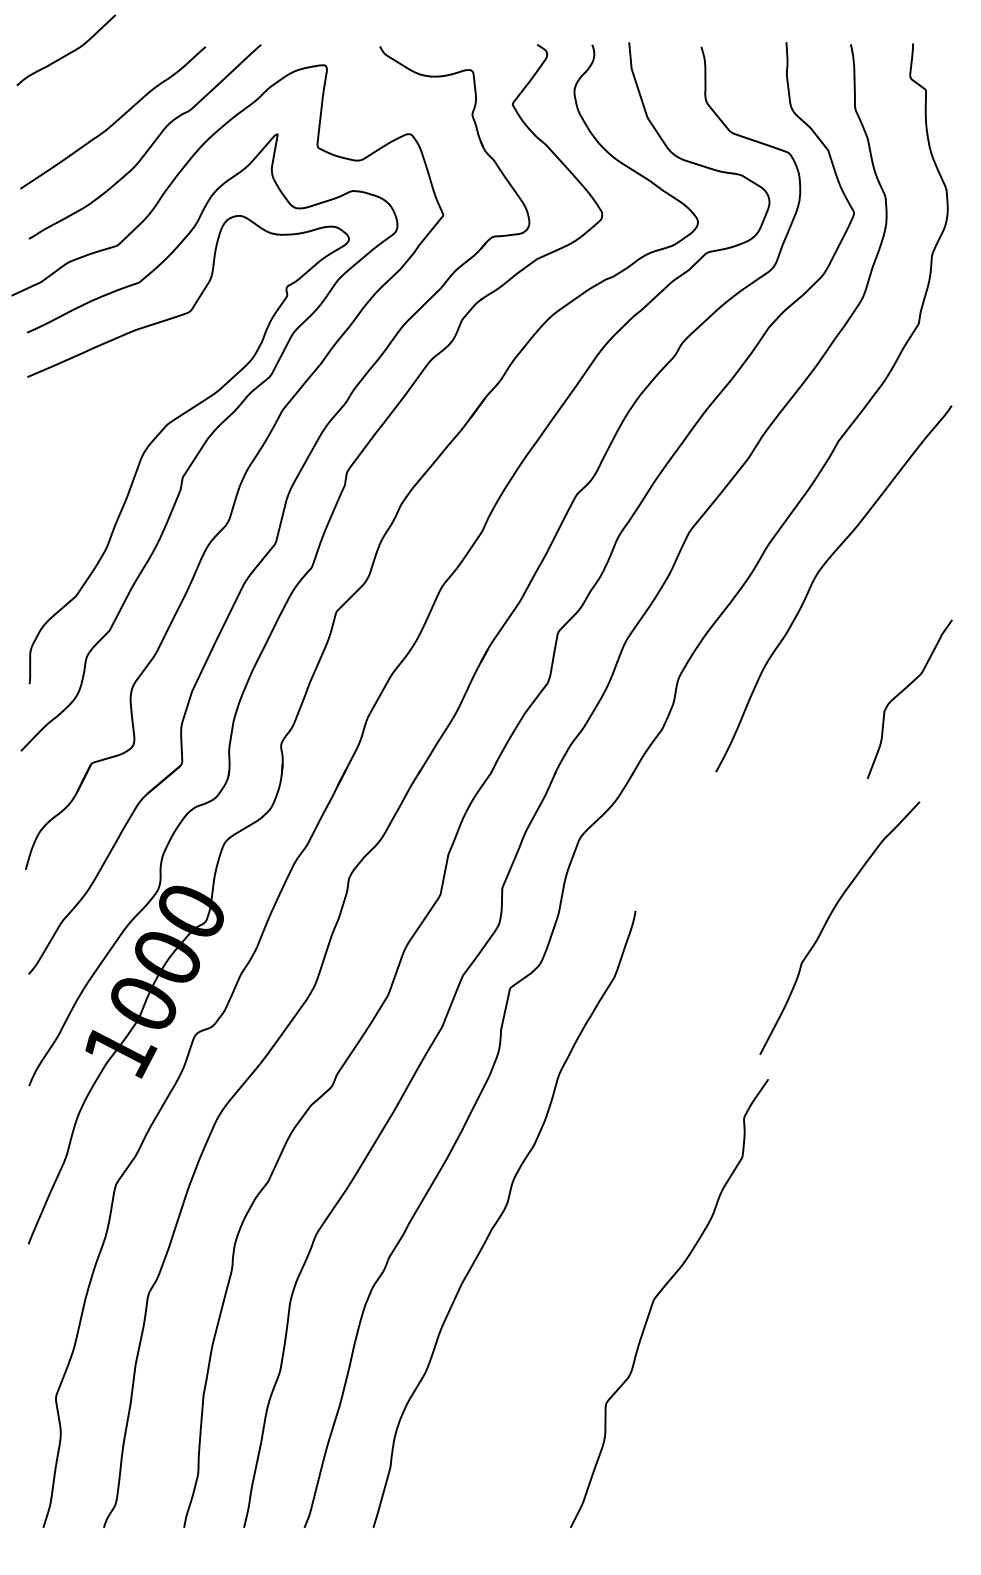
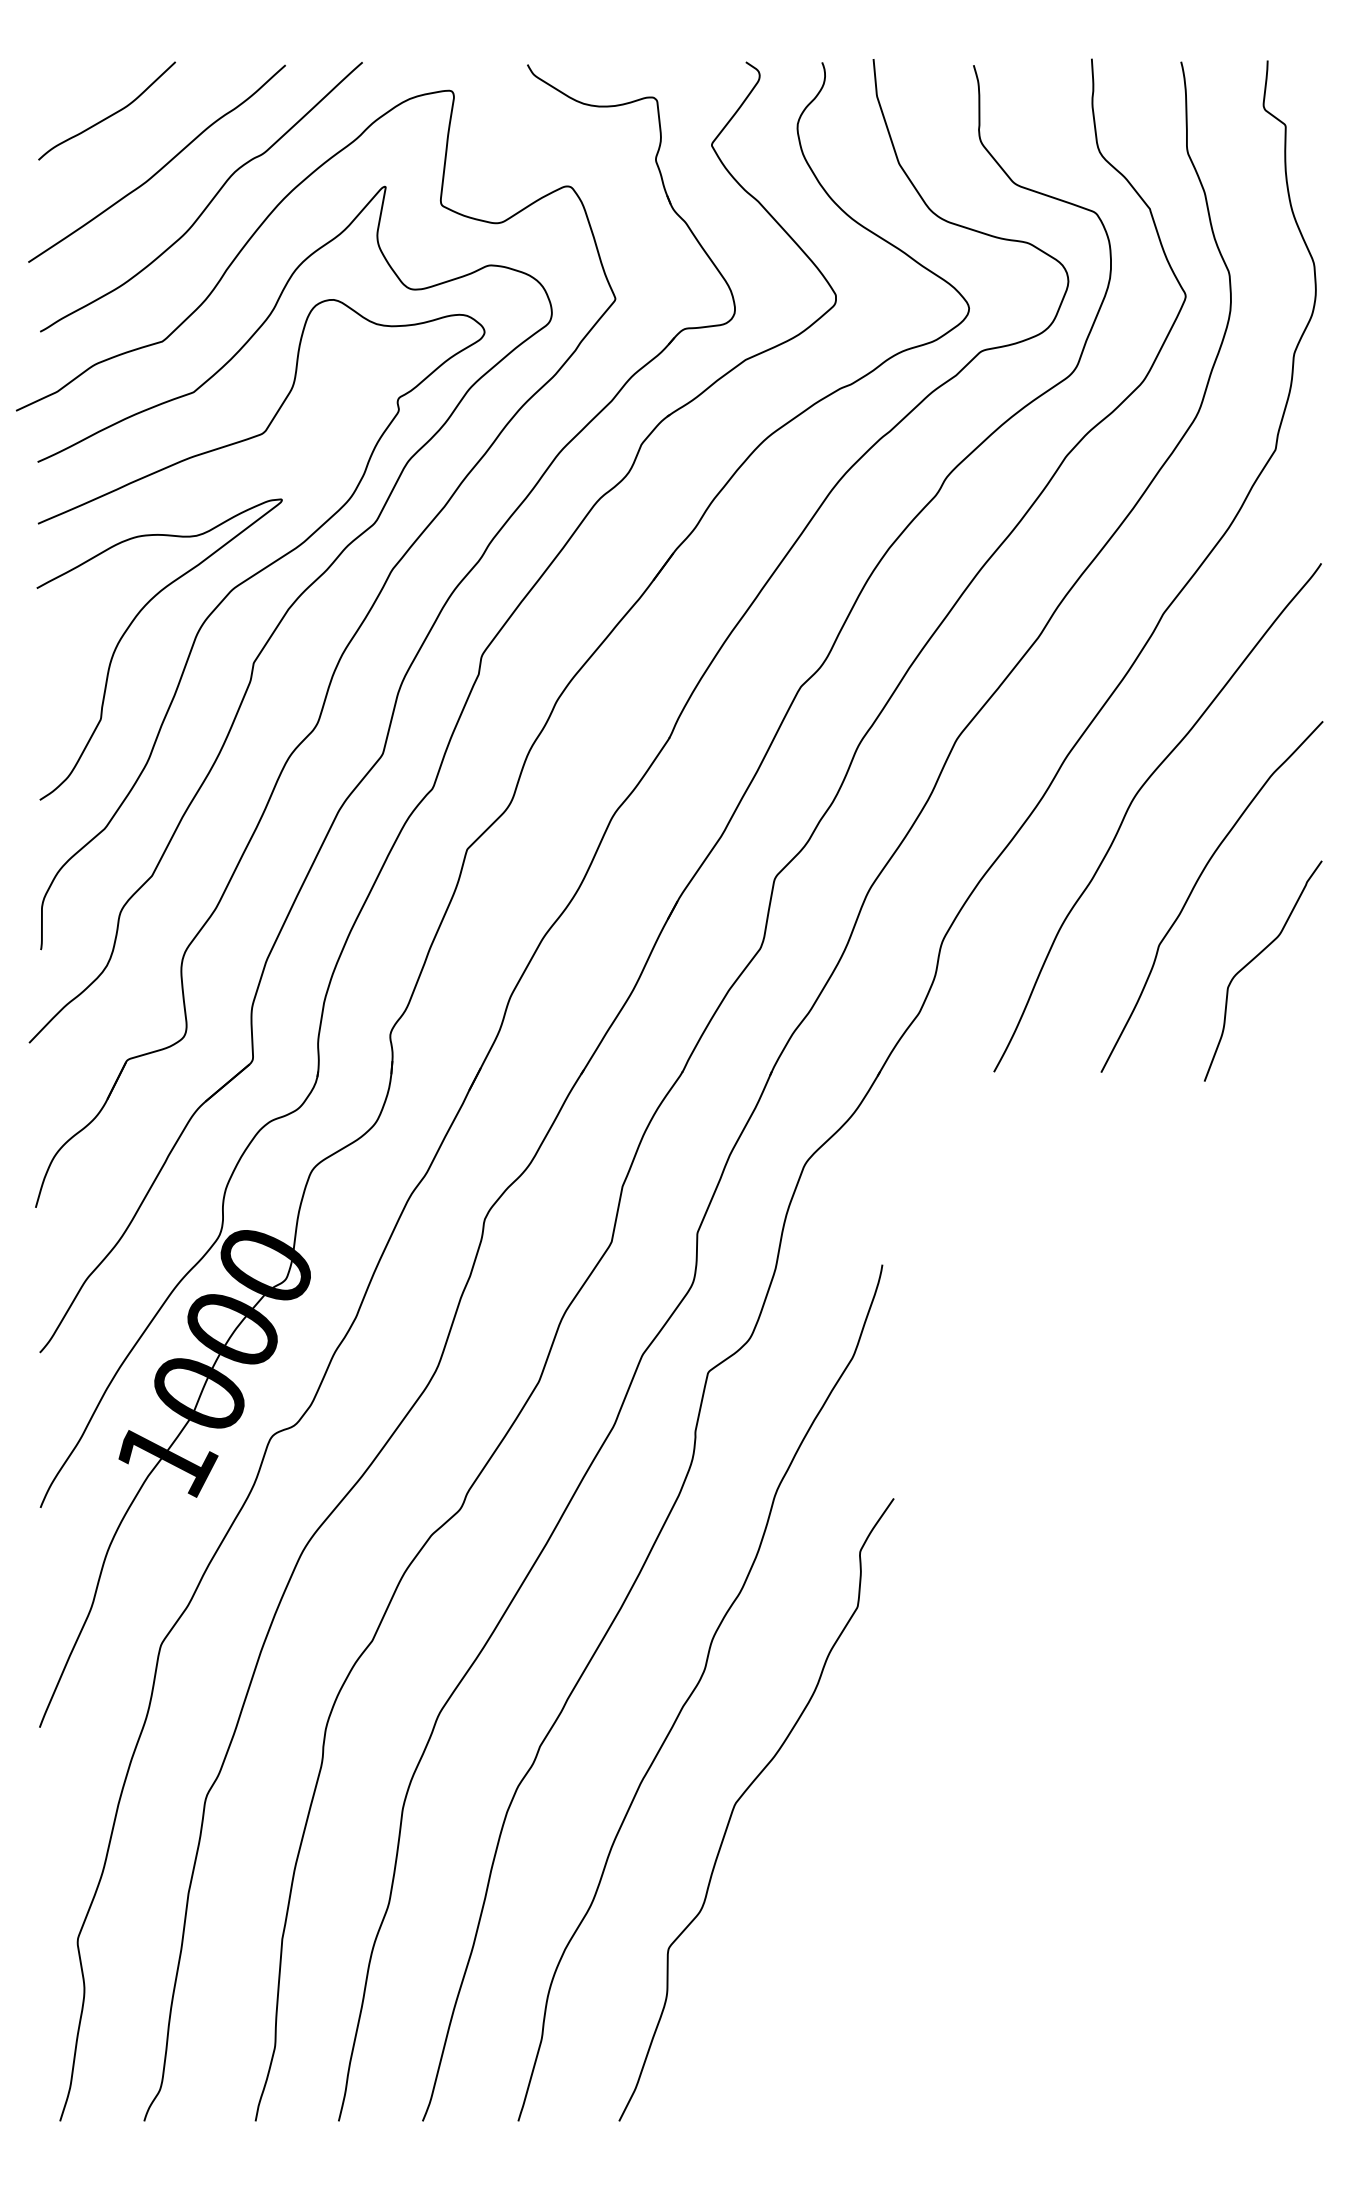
curve: (68, 53) -> (109, 115), moved
curve: (92, 453) -> (128, 629), added
curve: (827, 922) -> (1194, 888), moved
curve: (660, 1293) -> (743, 1795), moved

